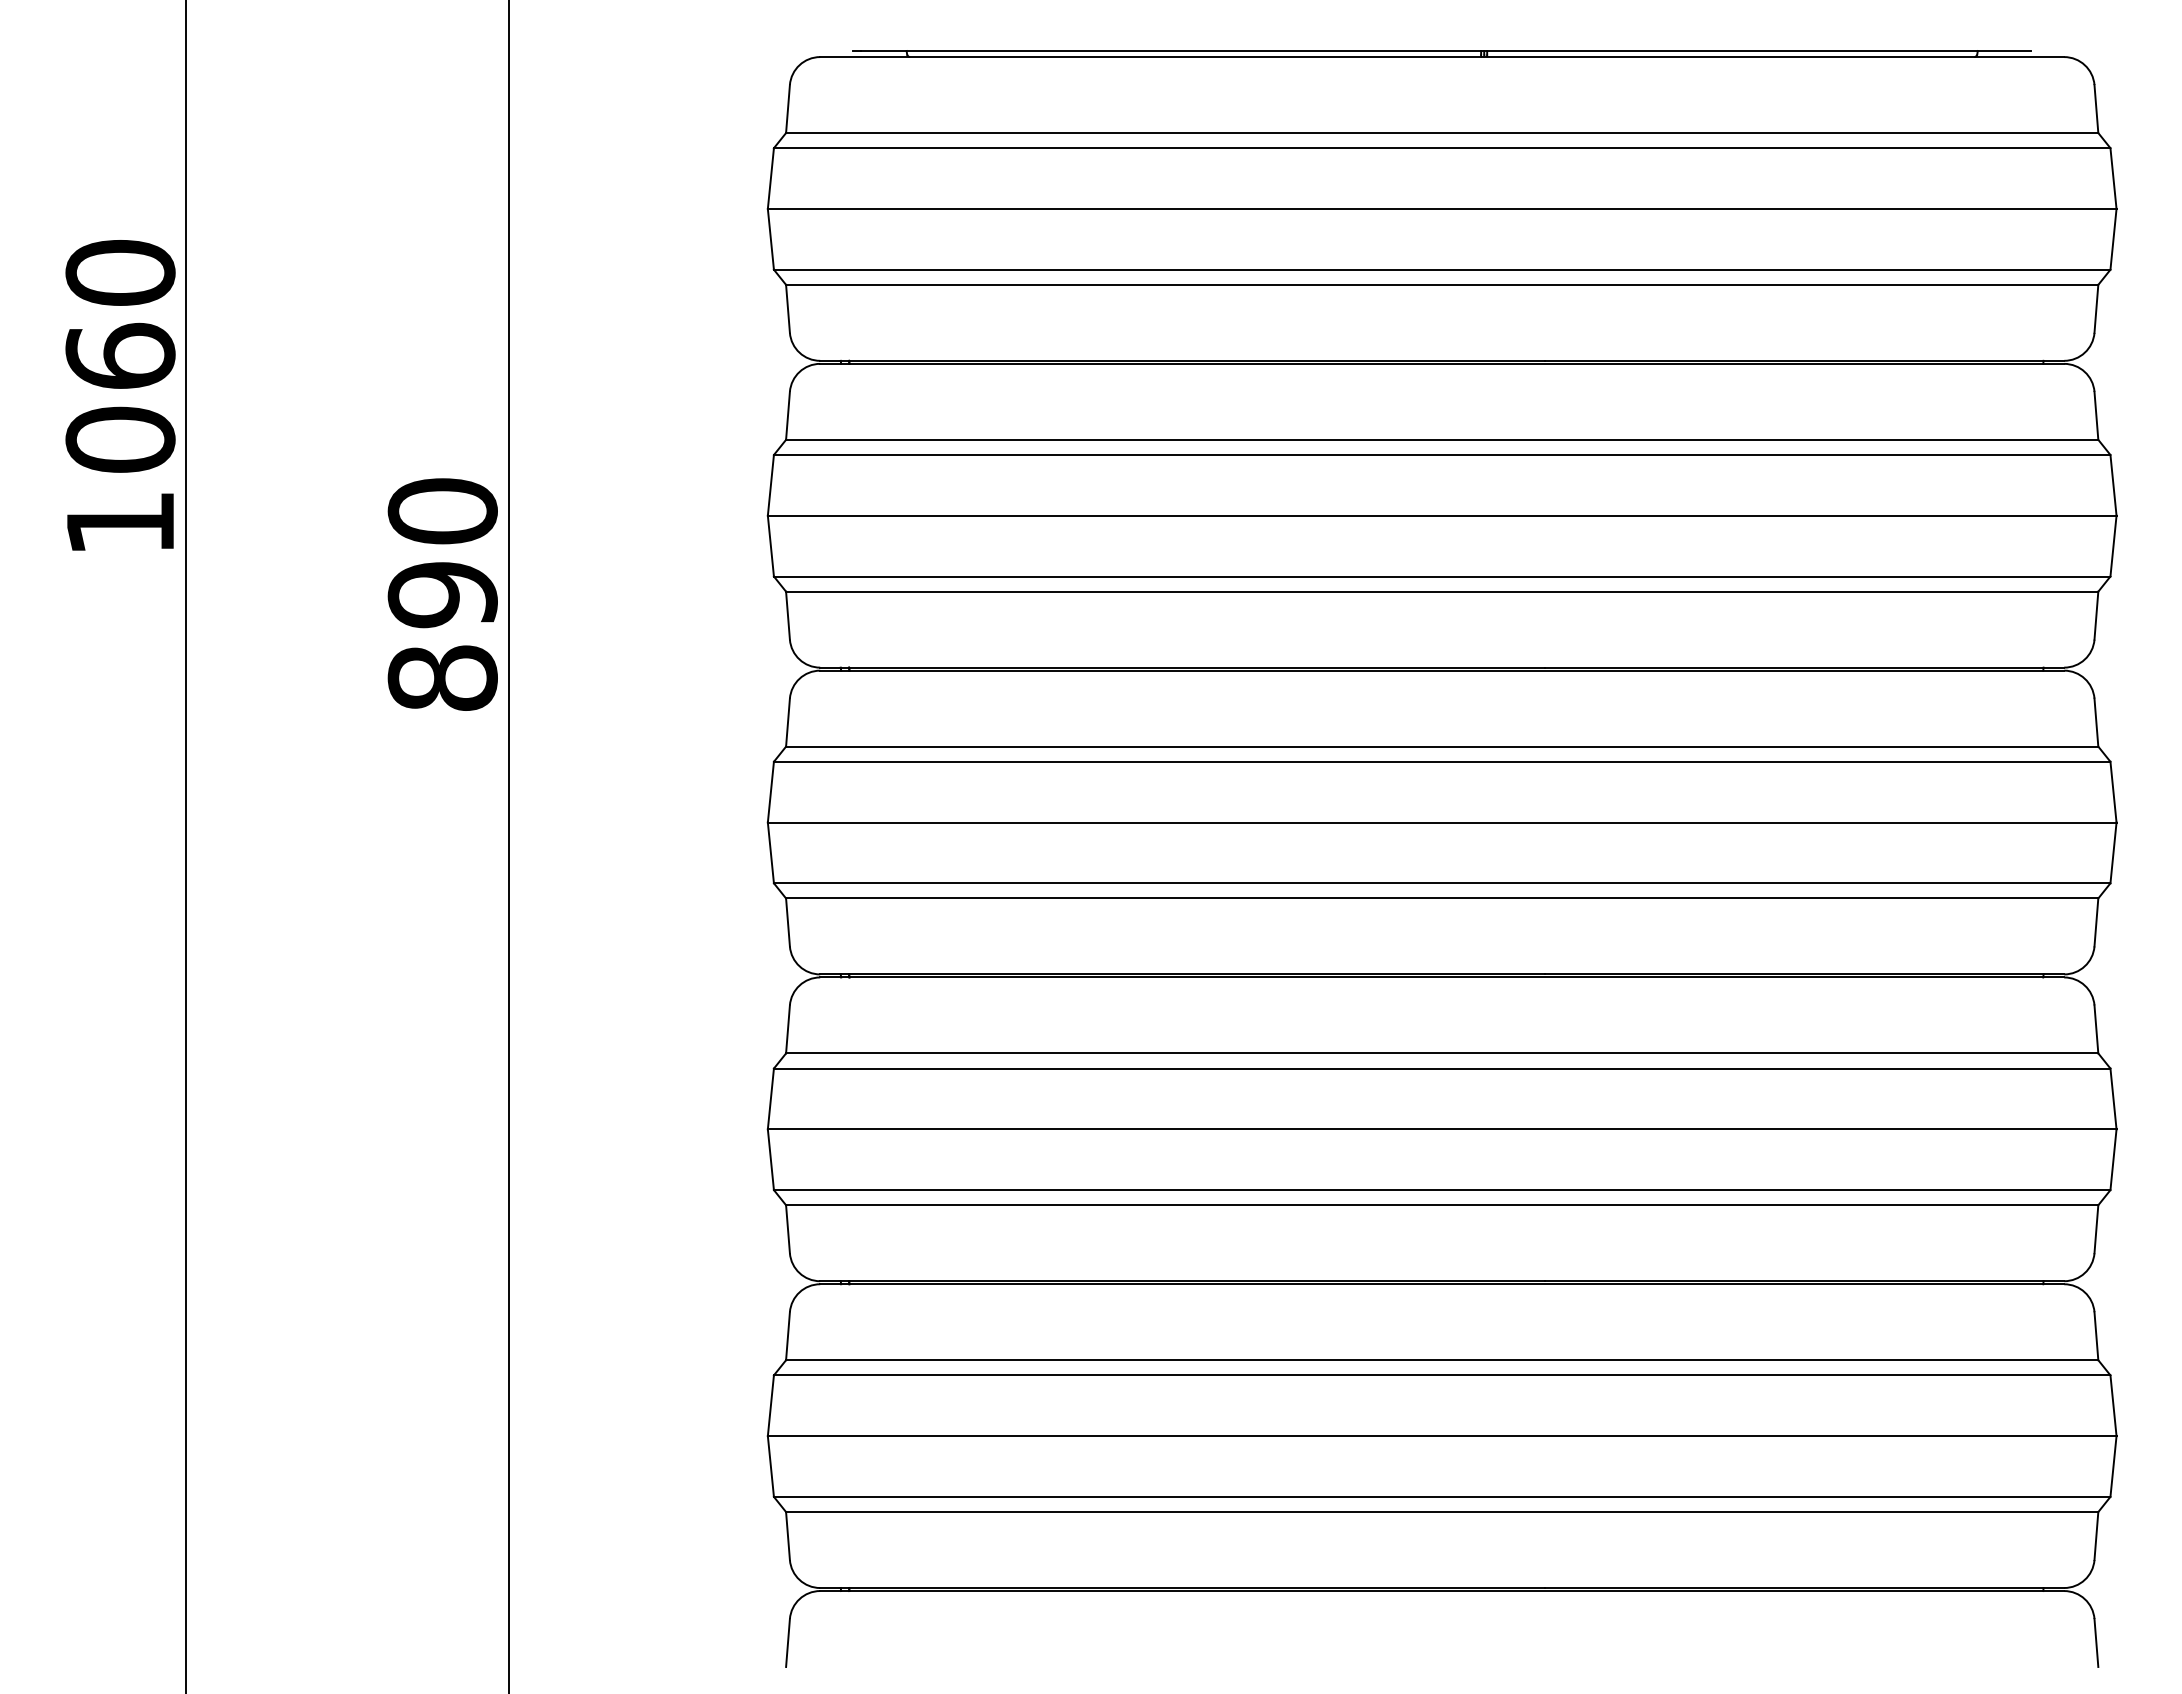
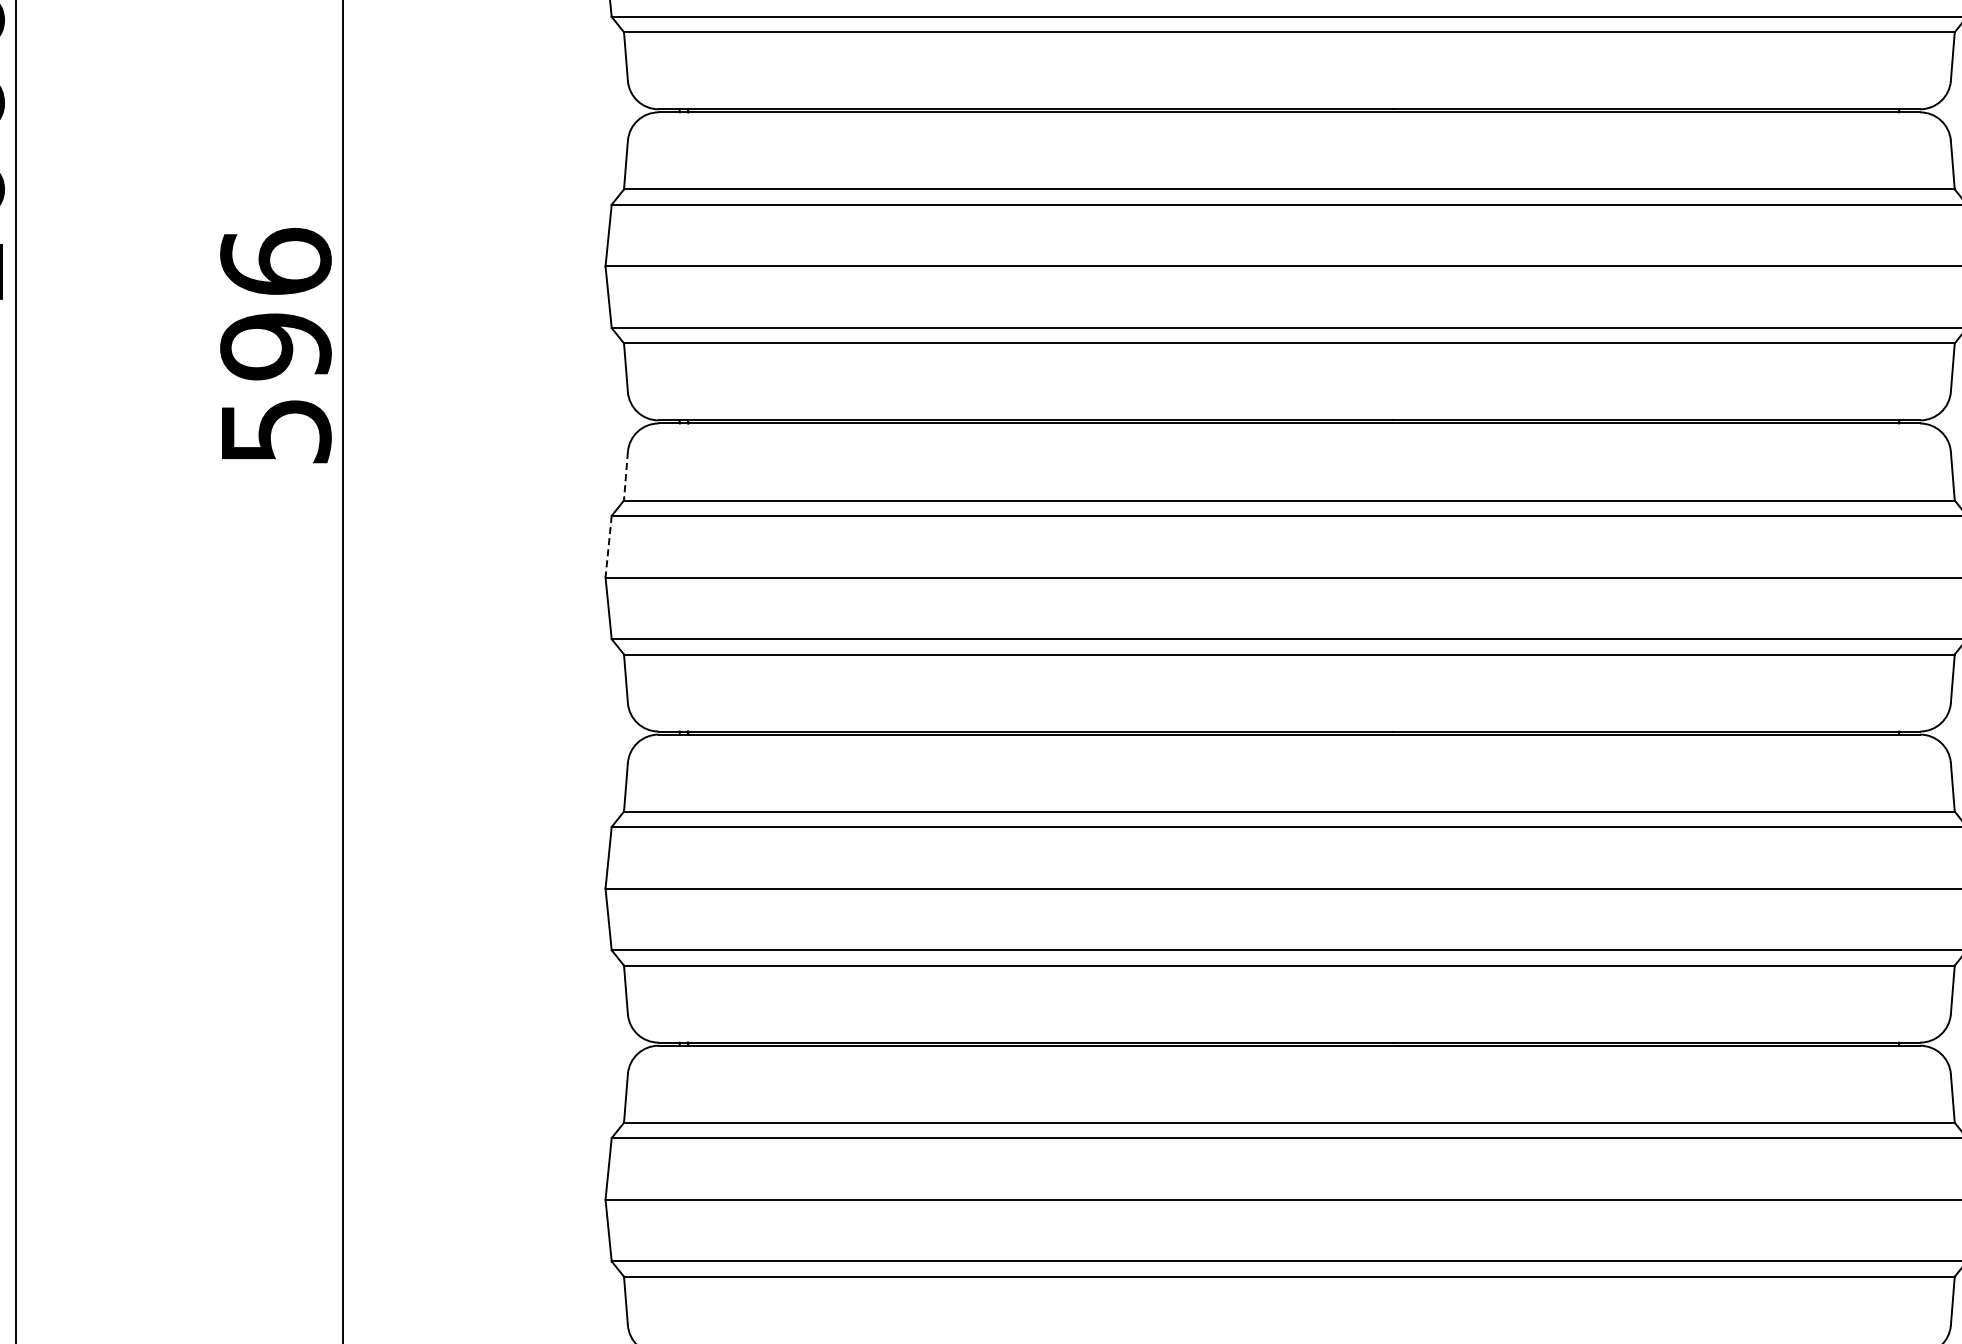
text: (442, 593) -> (275, 345), 890 -> 596
line: (787, 723) -> (625, 477), solid -> dashed
line: (770, 792) -> (608, 547), solid -> dashed

